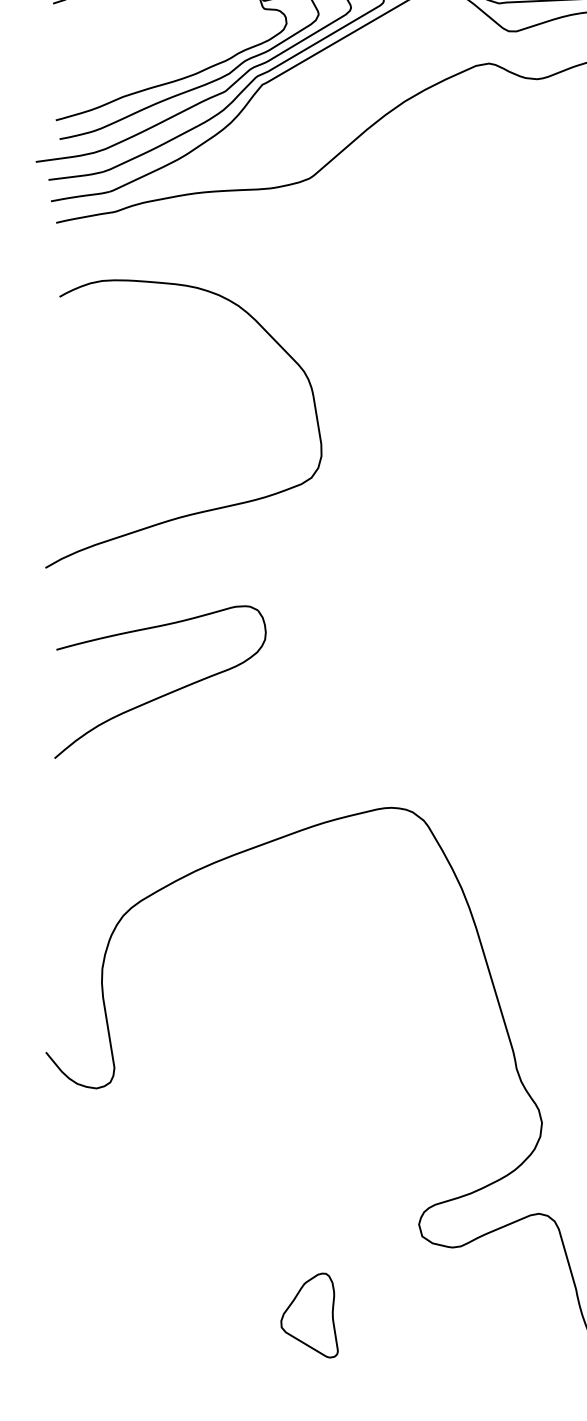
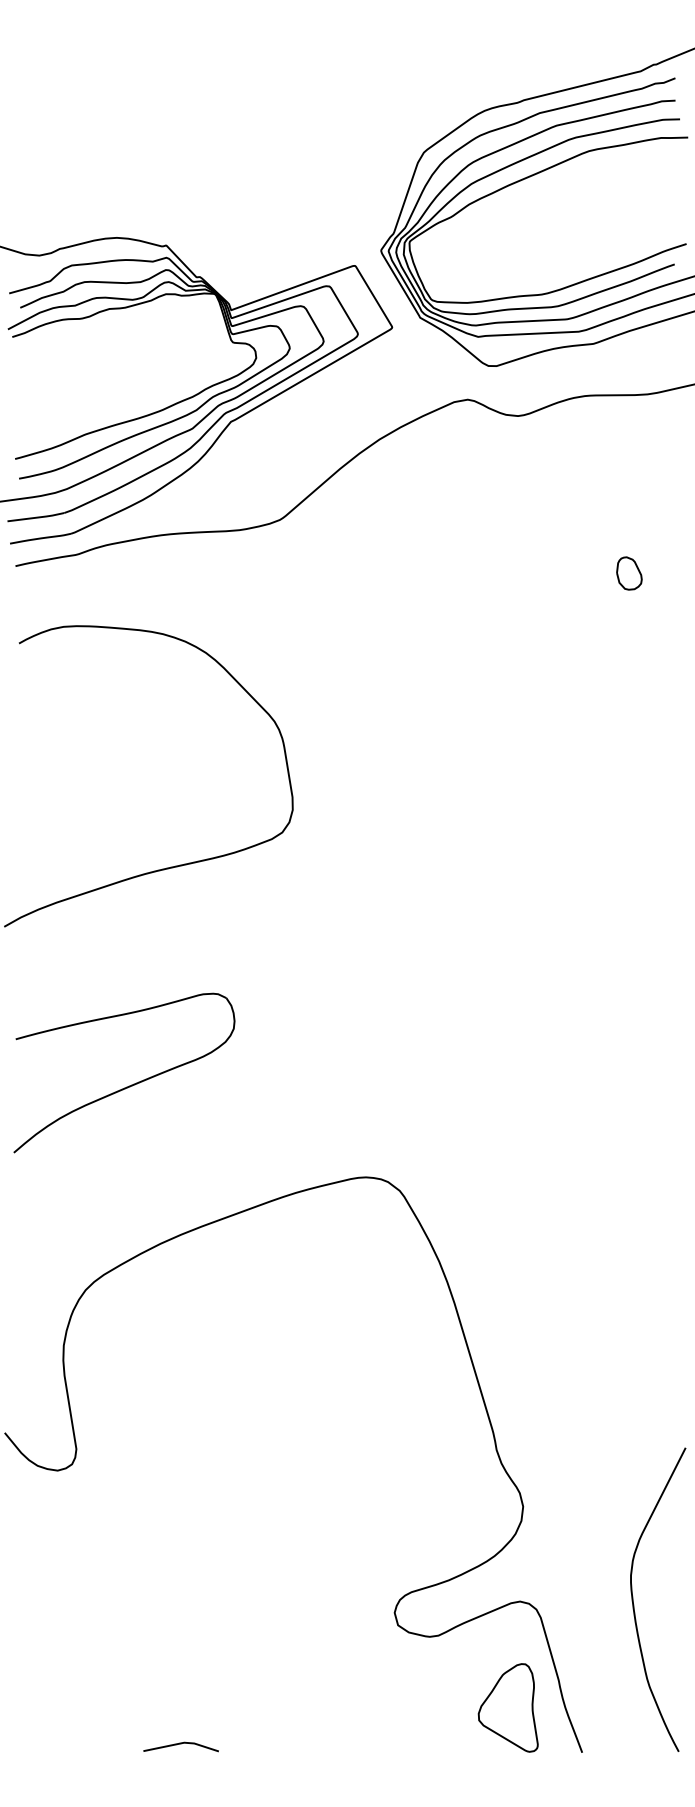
part: (167, 693) -> (131, 1084), moved
part: (308, 1315) -> (507, 1707), moved
line: (214, 1350) -> (180, 1744), added

